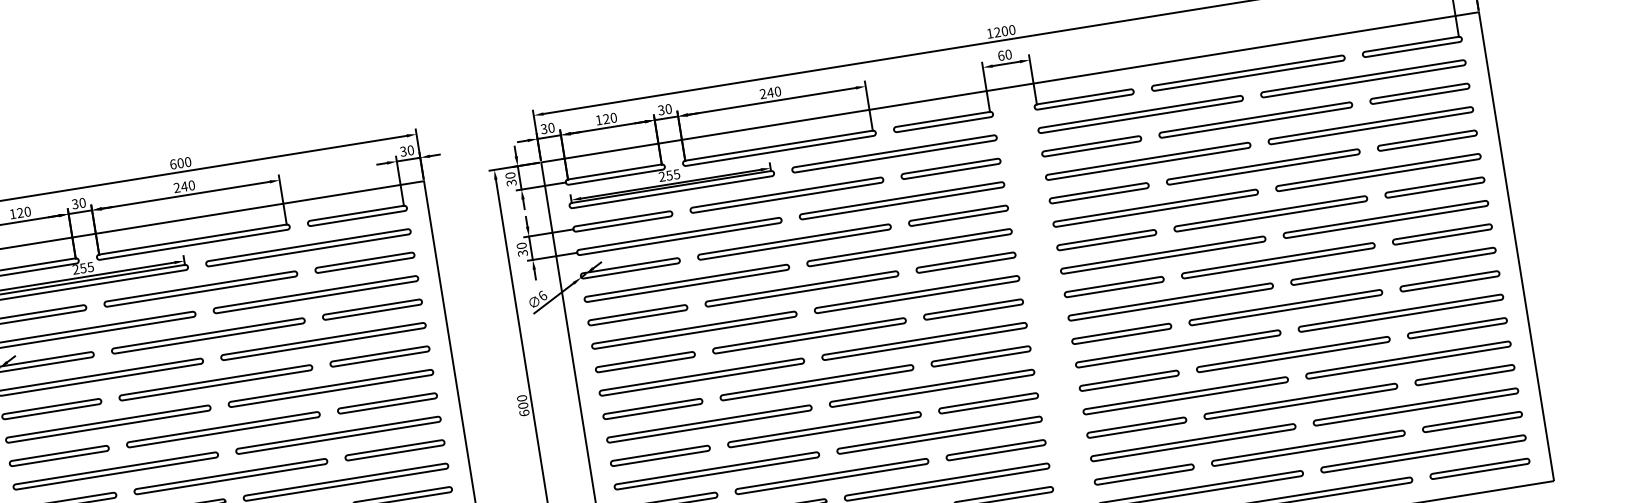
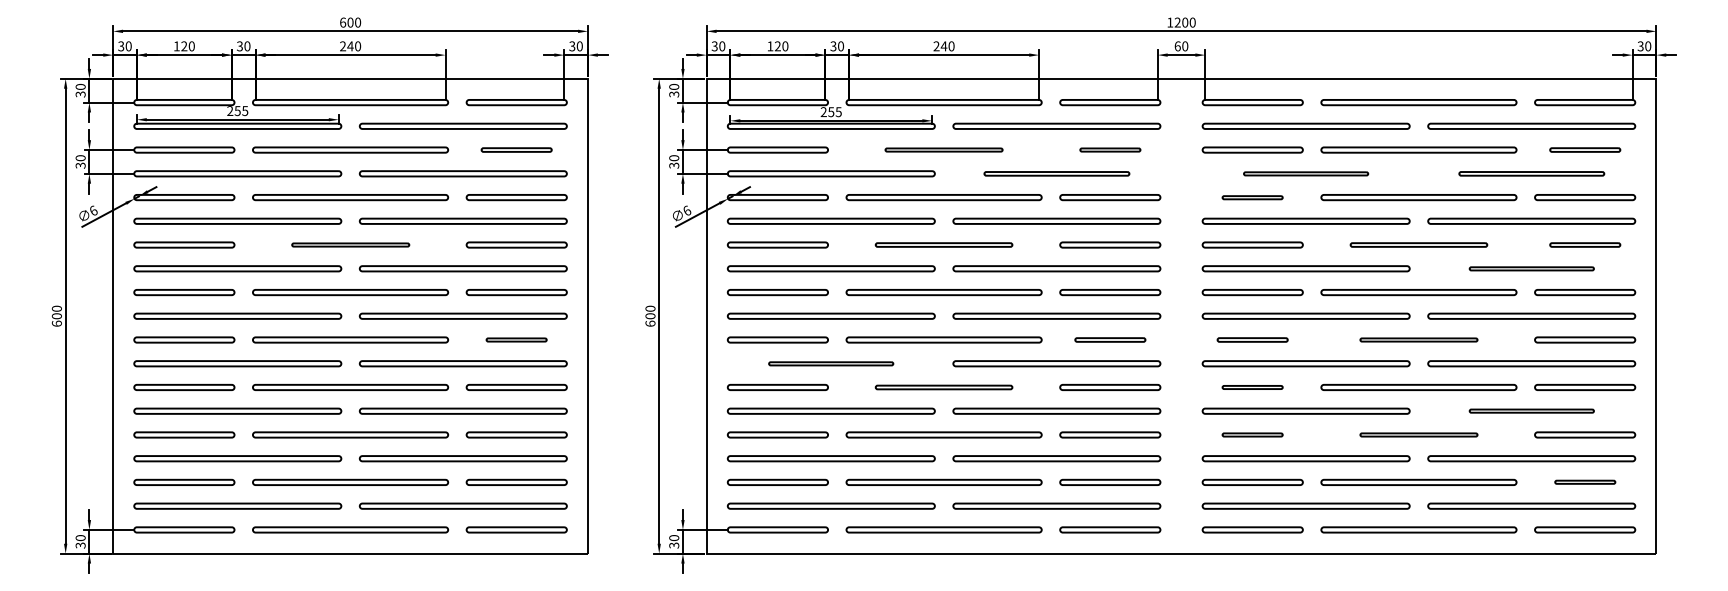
part: (1420, 93) -> (1585, 149), size x0.7
part: (1370, 125) -> (1531, 173), size x0.7
part: (1147, 161) -> (1305, 173), size x0.6
part: (951, 168) -> (1110, 149), size x0.6
part: (1435, 186) -> (1585, 244), size x0.7
part: (1098, 193) -> (1252, 197), size x0.6
part: (786, 194) -> (943, 149), size x0.6
part: (901, 200) -> (1056, 173), size x0.7
part: (1270, 213) -> (1418, 244), size x0.7
part: (1385, 219) -> (1531, 268), size x0.6
part: (364, 262) -> (516, 149), size x0.7
part: (801, 288) -> (943, 244), size x0.7
part: (1285, 307) -> (1418, 339), size x0.6
part: (1121, 333) -> (1252, 339), size x0.7
part: (981, 355) -> (1110, 339), size x0.7
part: (1408, 359) -> (1531, 410), size x0.6
part: (1129, 380) -> (1252, 387), size x0.6
part: (215, 382) -> (350, 244), size x0.6
part: (1300, 401) -> (1418, 434), size x0.6
part: (1472, 421) -> (1585, 481), size x0.6
part: (708, 423) -> (830, 363), size x0.6
part: (1136, 427) -> (1252, 434), size x0.6
part: (823, 429) -> (943, 387), size x0.7
part: (394, 449) -> (516, 339), size x0.6

